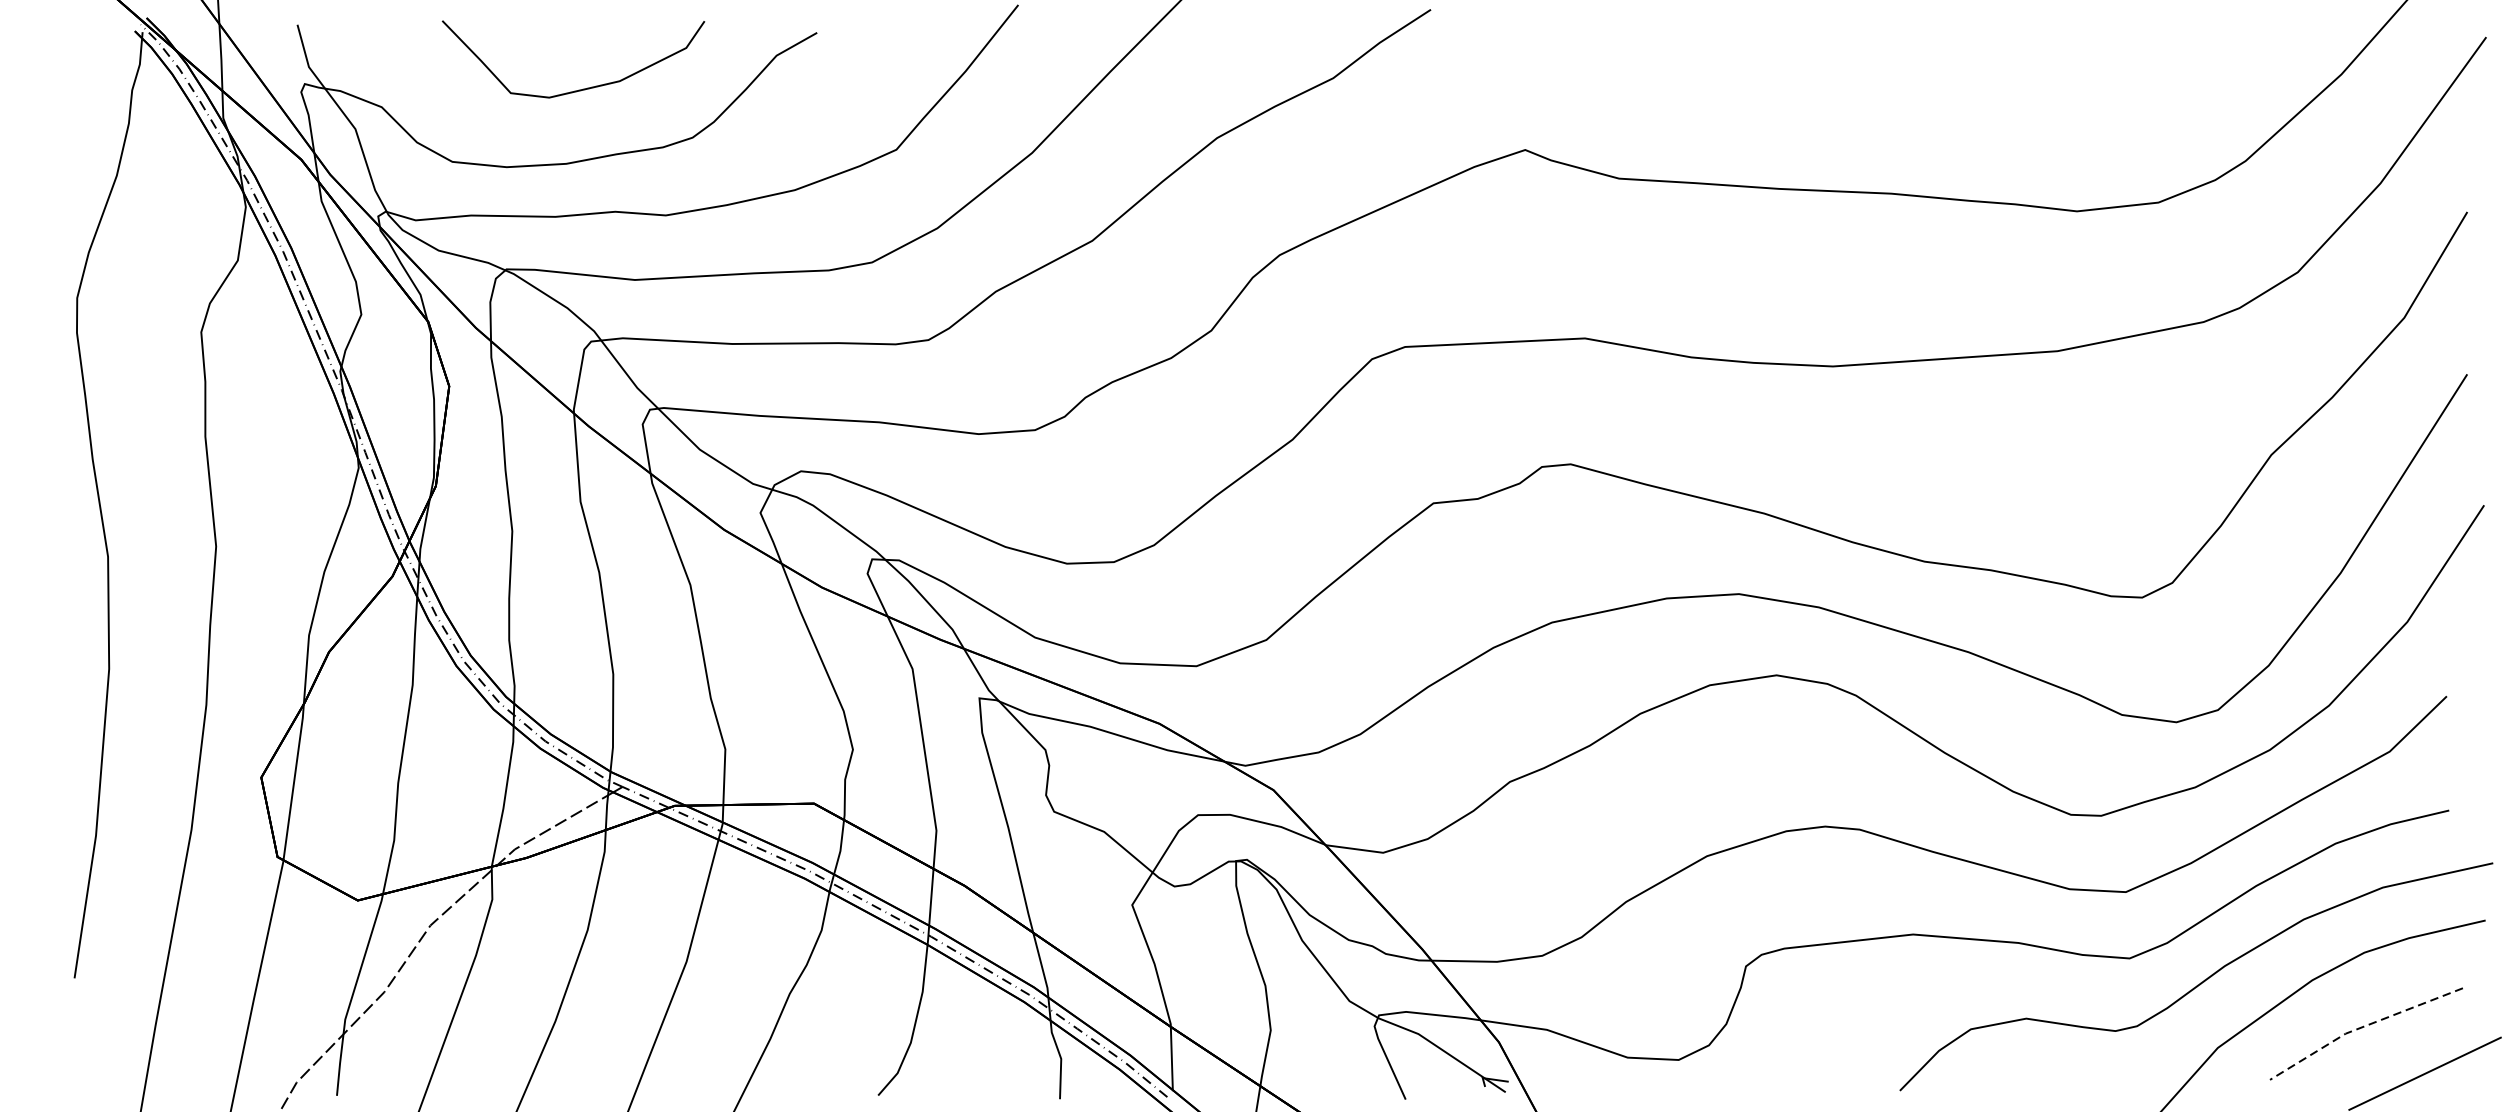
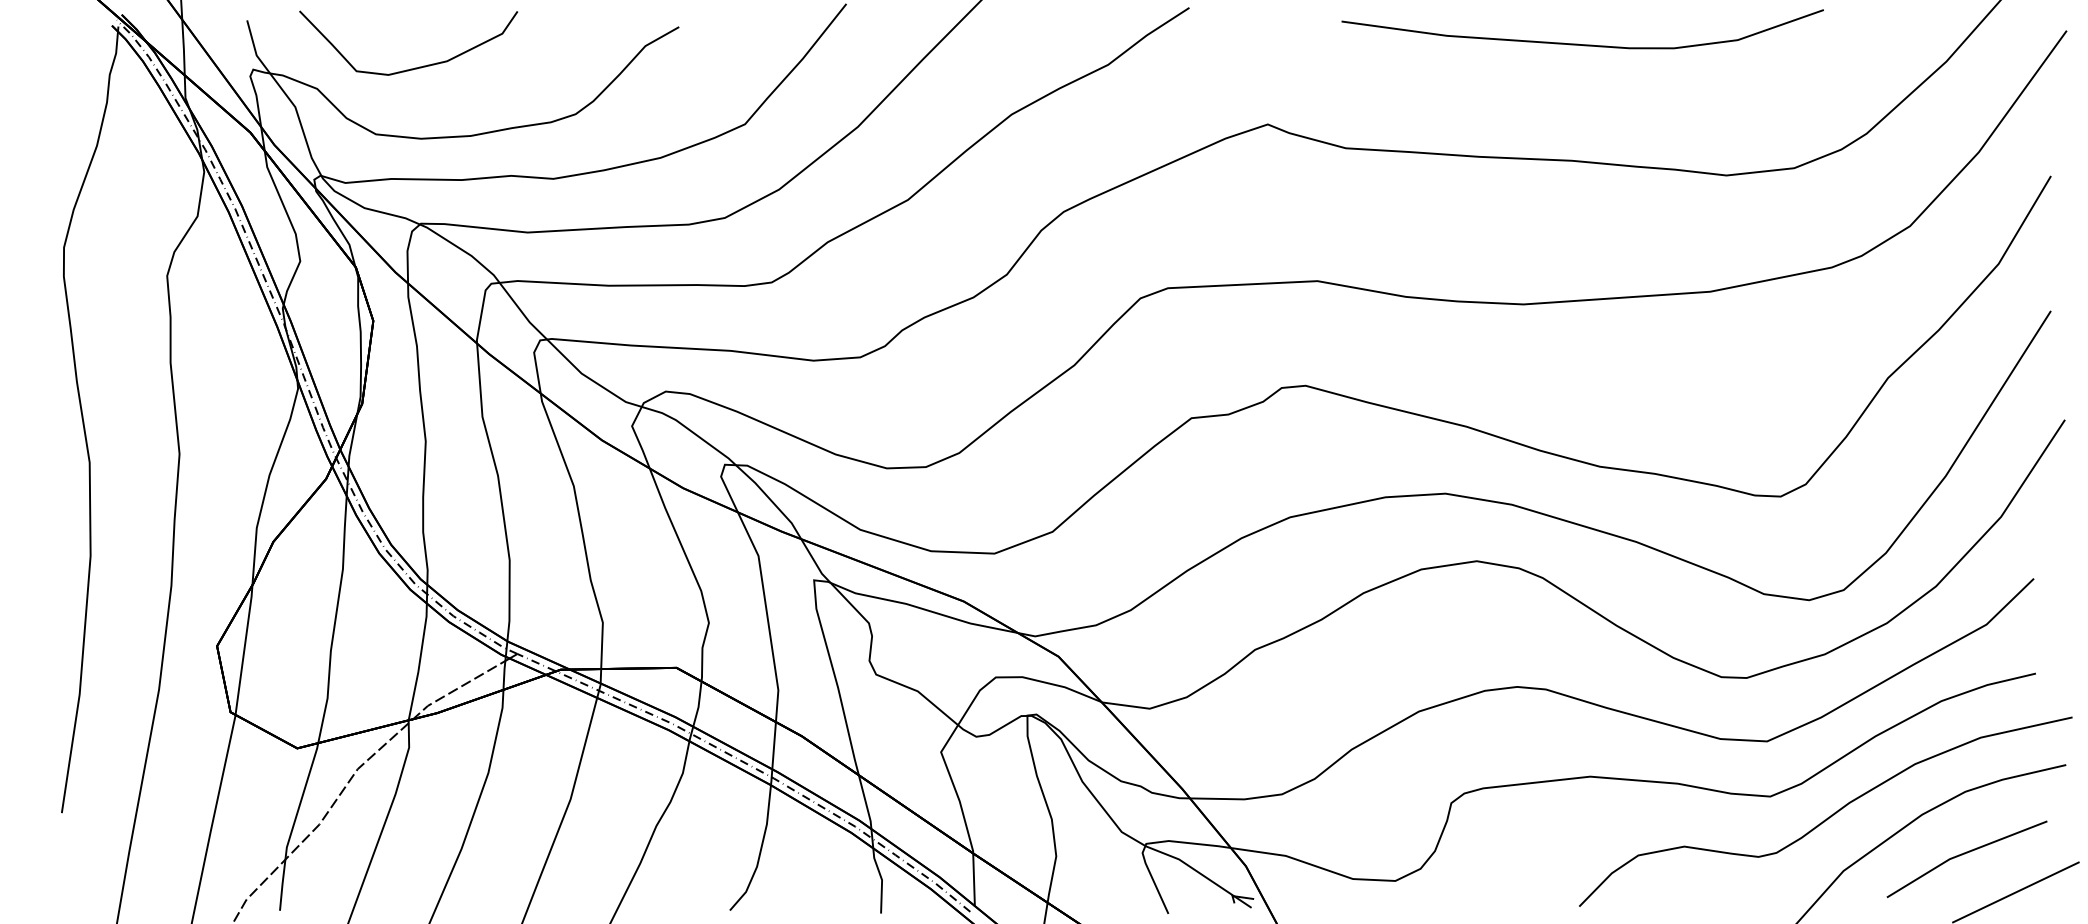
curve: (1898, 52) -> (1578, 43), added
curve: (581, 88) -> (415, 67), moved
line: (2362, 1026) -> (1963, 853), dashed -> solid

